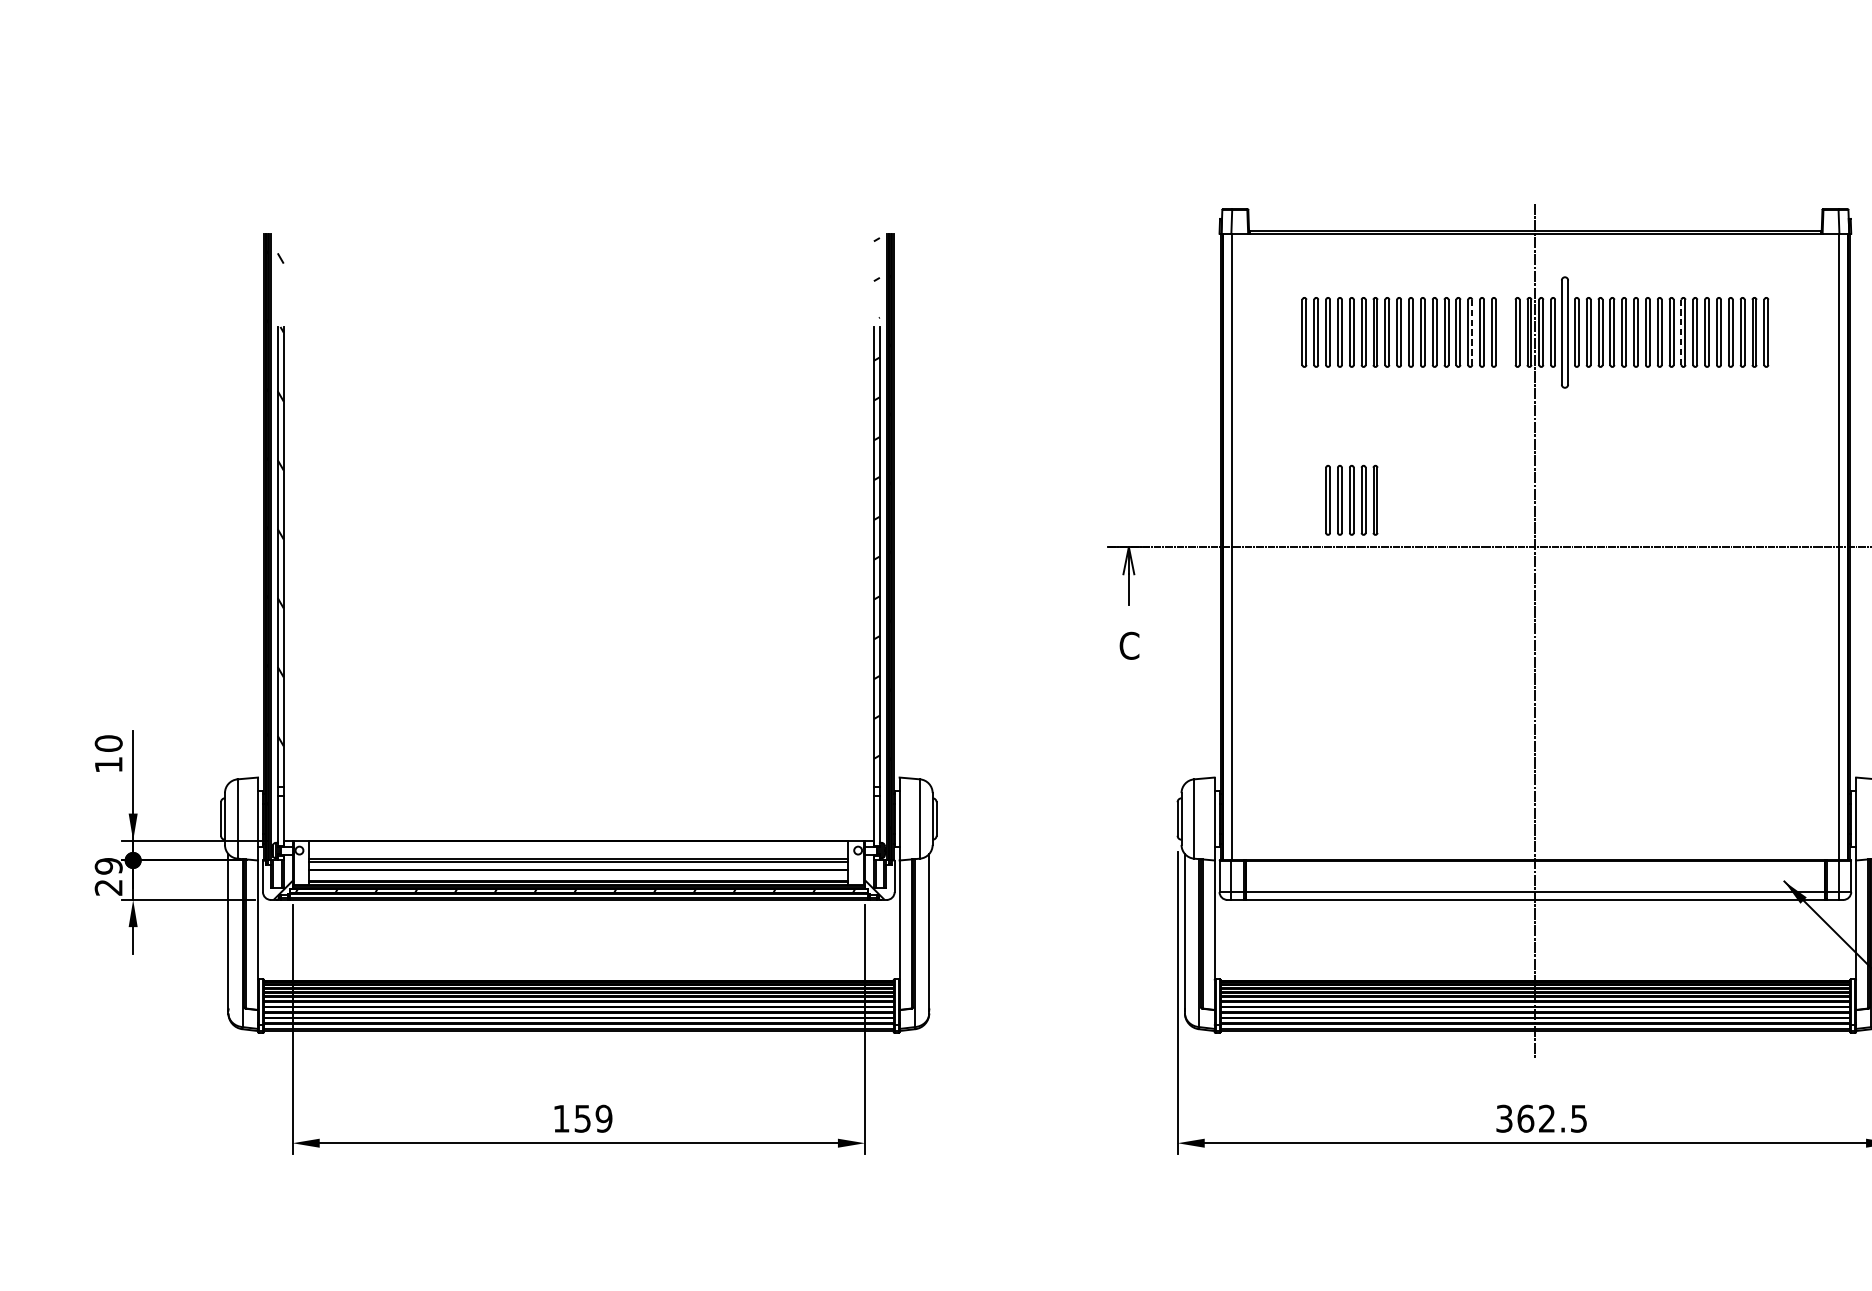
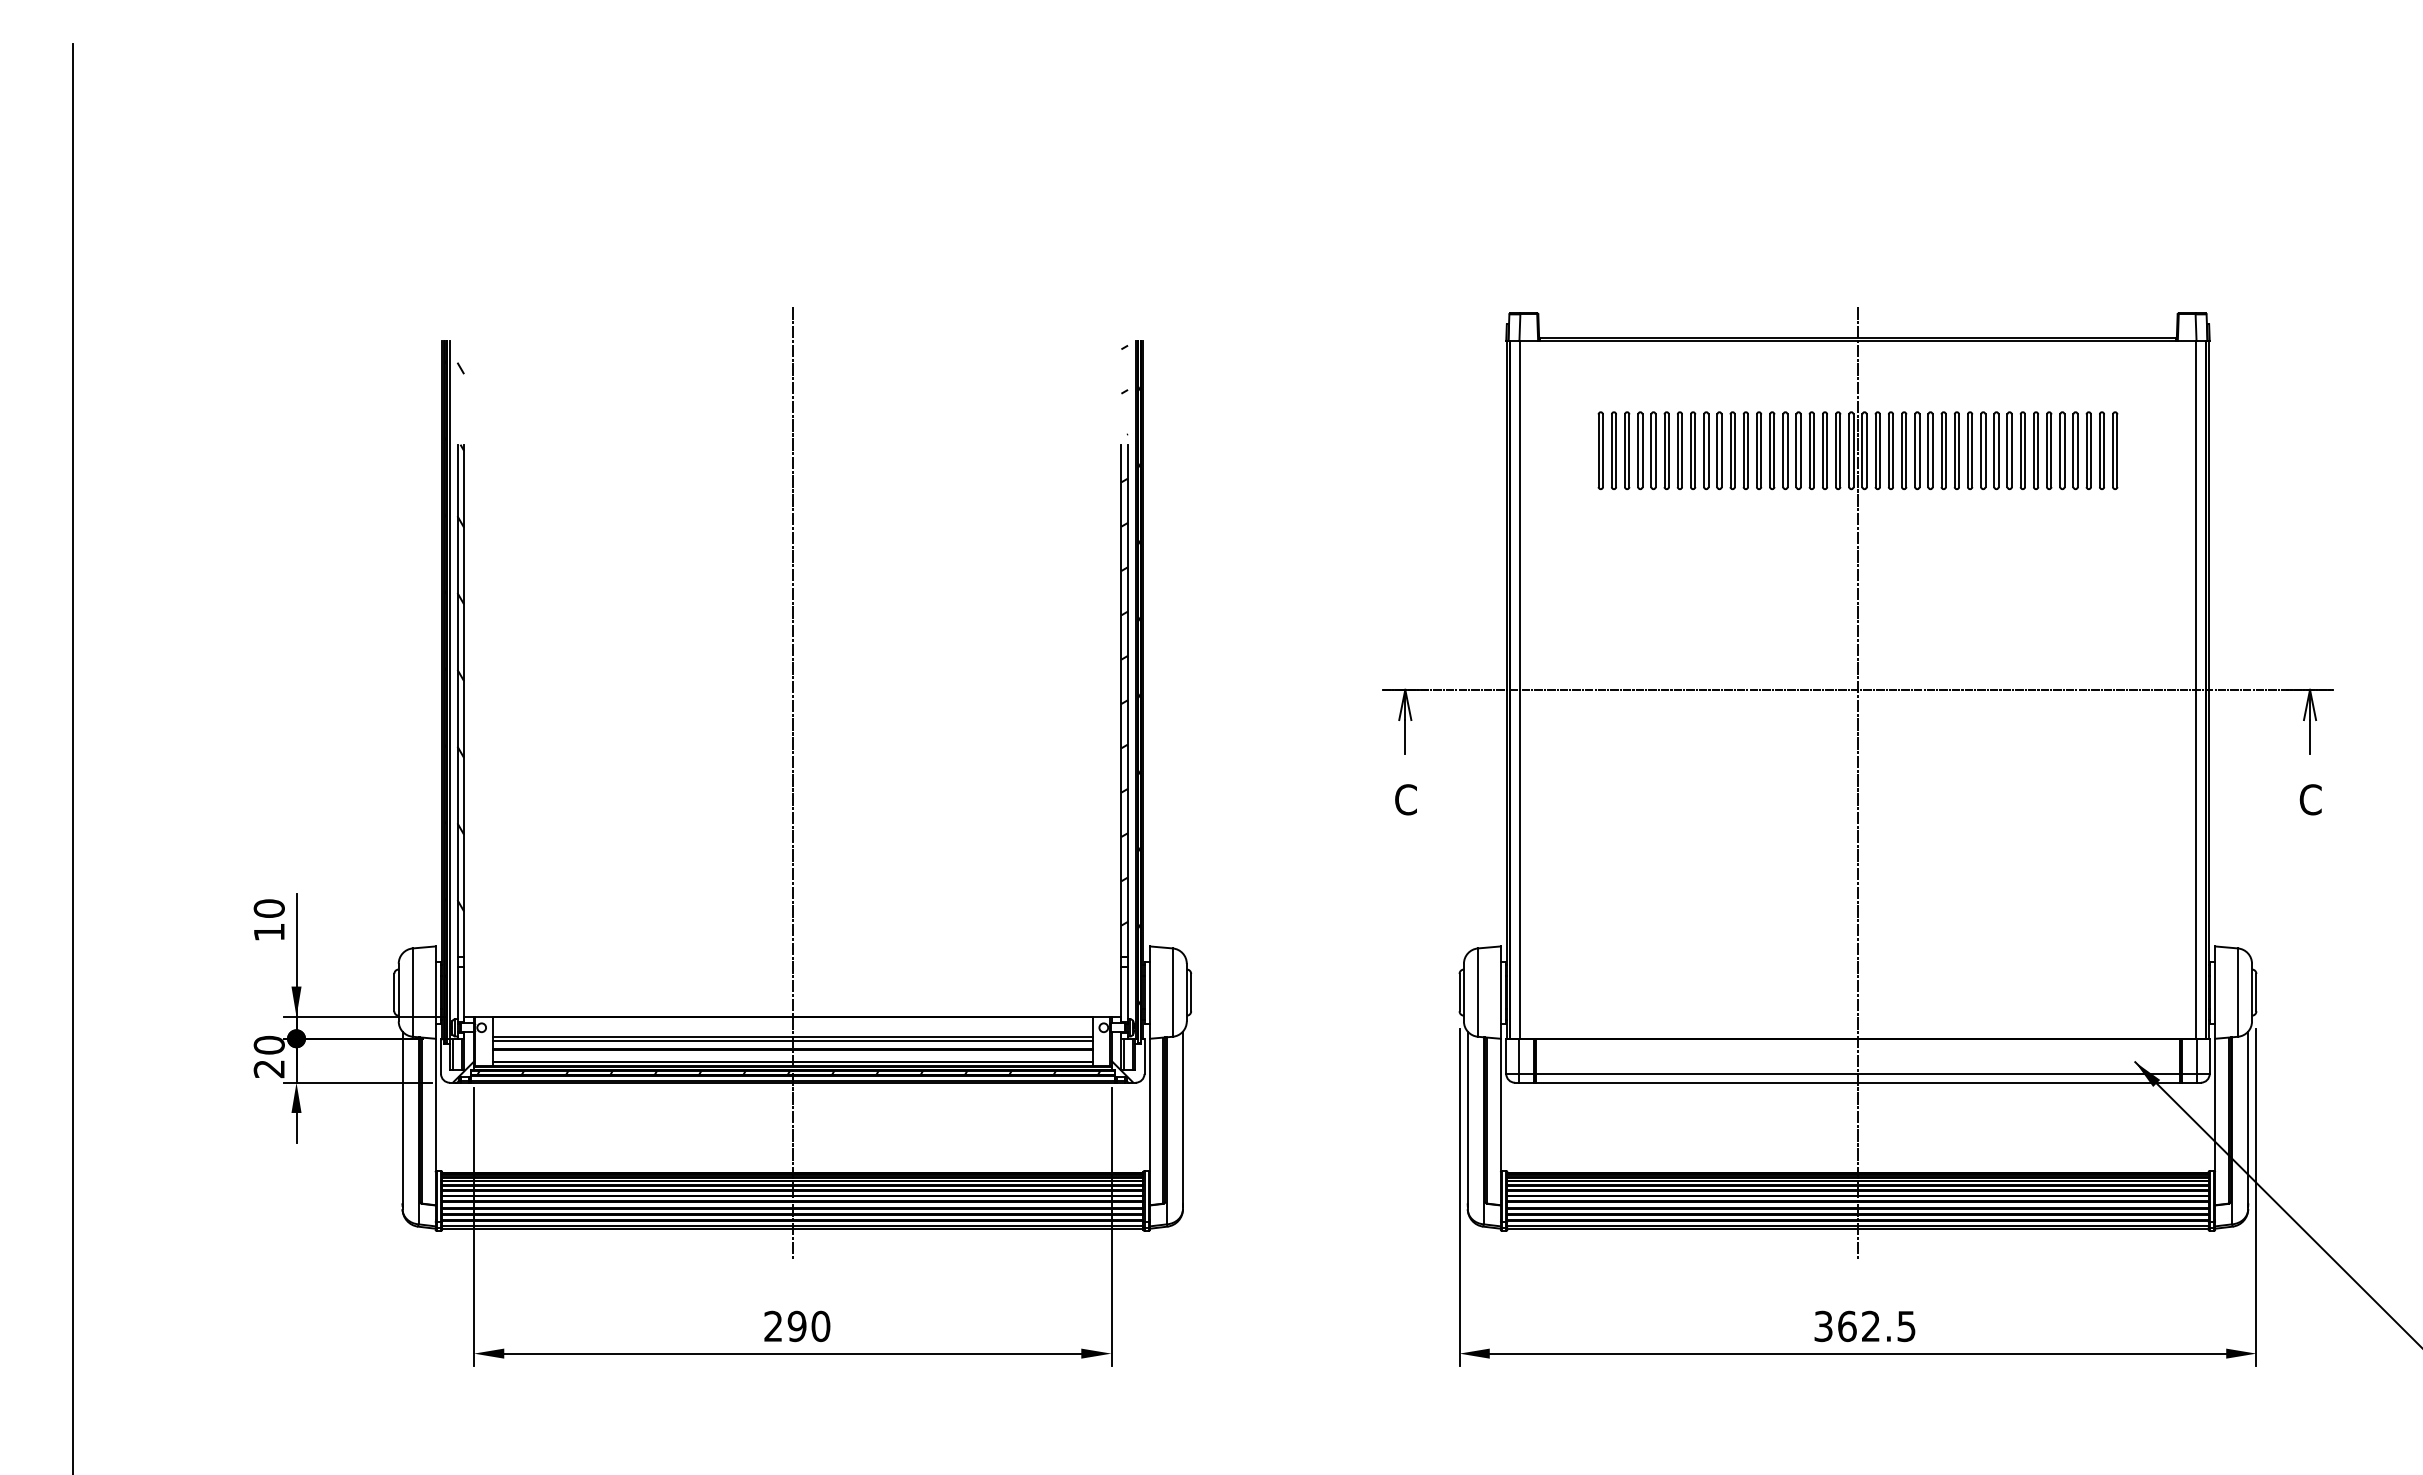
part: (1505, 332) -> (1824, 450), added
part: (1564, 332) -> (1890, 450), size x0.62
line: (1681, 332) -> (2020, 450), dashed -> solid
line: (1472, 333) -> (1787, 451), dashed -> solid
part: (1351, 500) -> (1653, 637), removed
line: (578, 630) -> (792, 782), added
text: (108, 865) -> (268, 1044), 29 -> 20
text: (583, 1118) -> (797, 1326), 159 -> 290

